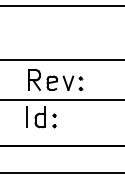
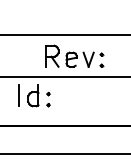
part: (55, 80) -> (74, 56), moved

